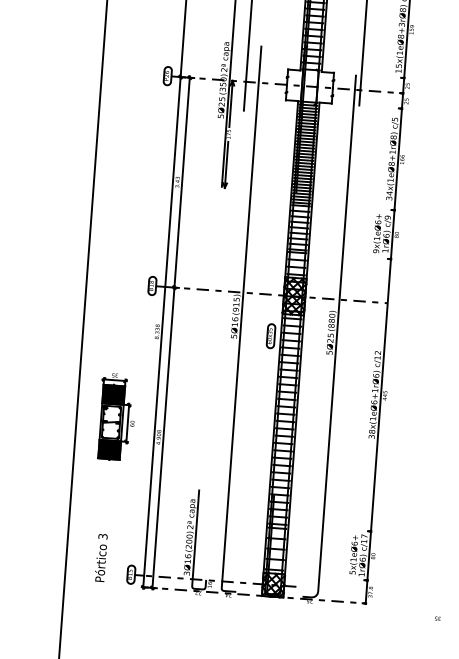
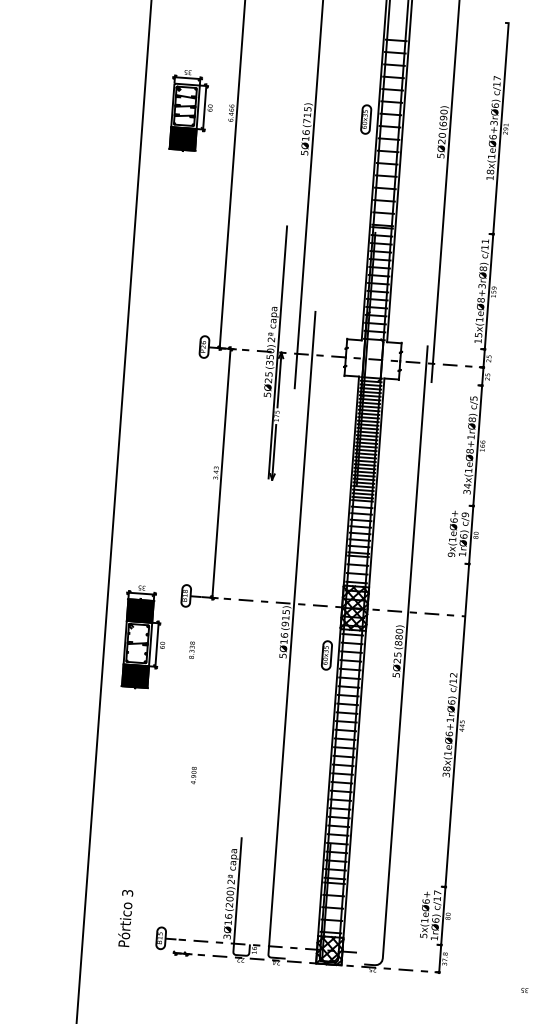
line: (161, 332) -> (197, 650), removed
part: (115, 417) -> (142, 637), moved
line: (163, 437) -> (199, 775), removed

